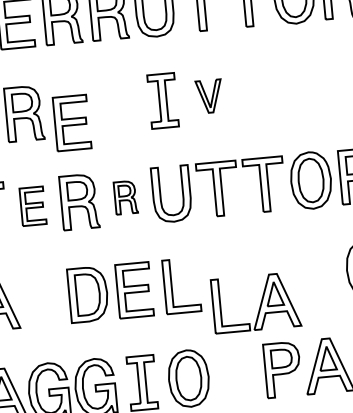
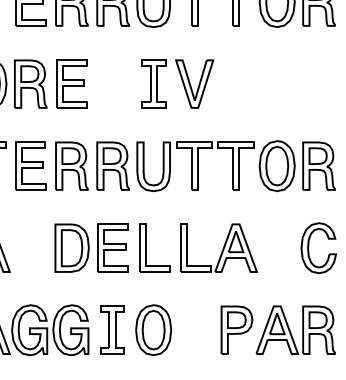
part: (209, 95) -> (194, 83), size x1.67
part: (71, 122) -> (71, 83), moved
part: (125, 197) -> (112, 165), size x1.67
part: (32, 205) -> (30, 165), size x1.43
part: (255, 302) -> (218, 247), moved

